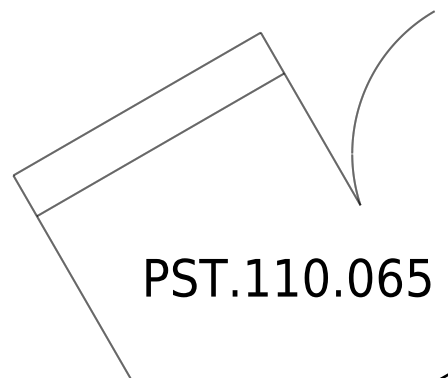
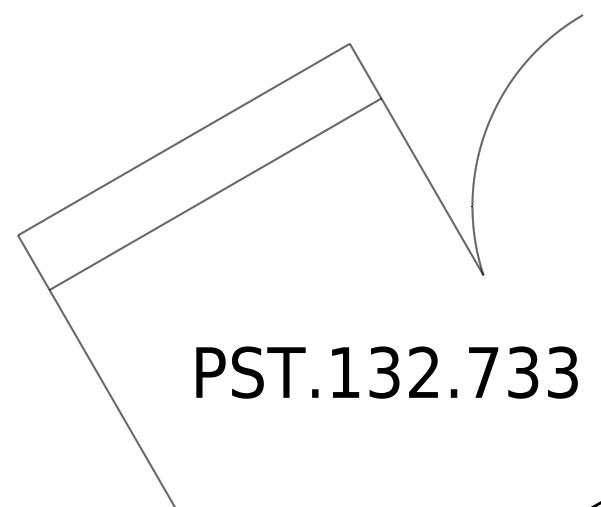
text: (352, 277) -> (473, 372), PST.110.065 -> PST.132.733

